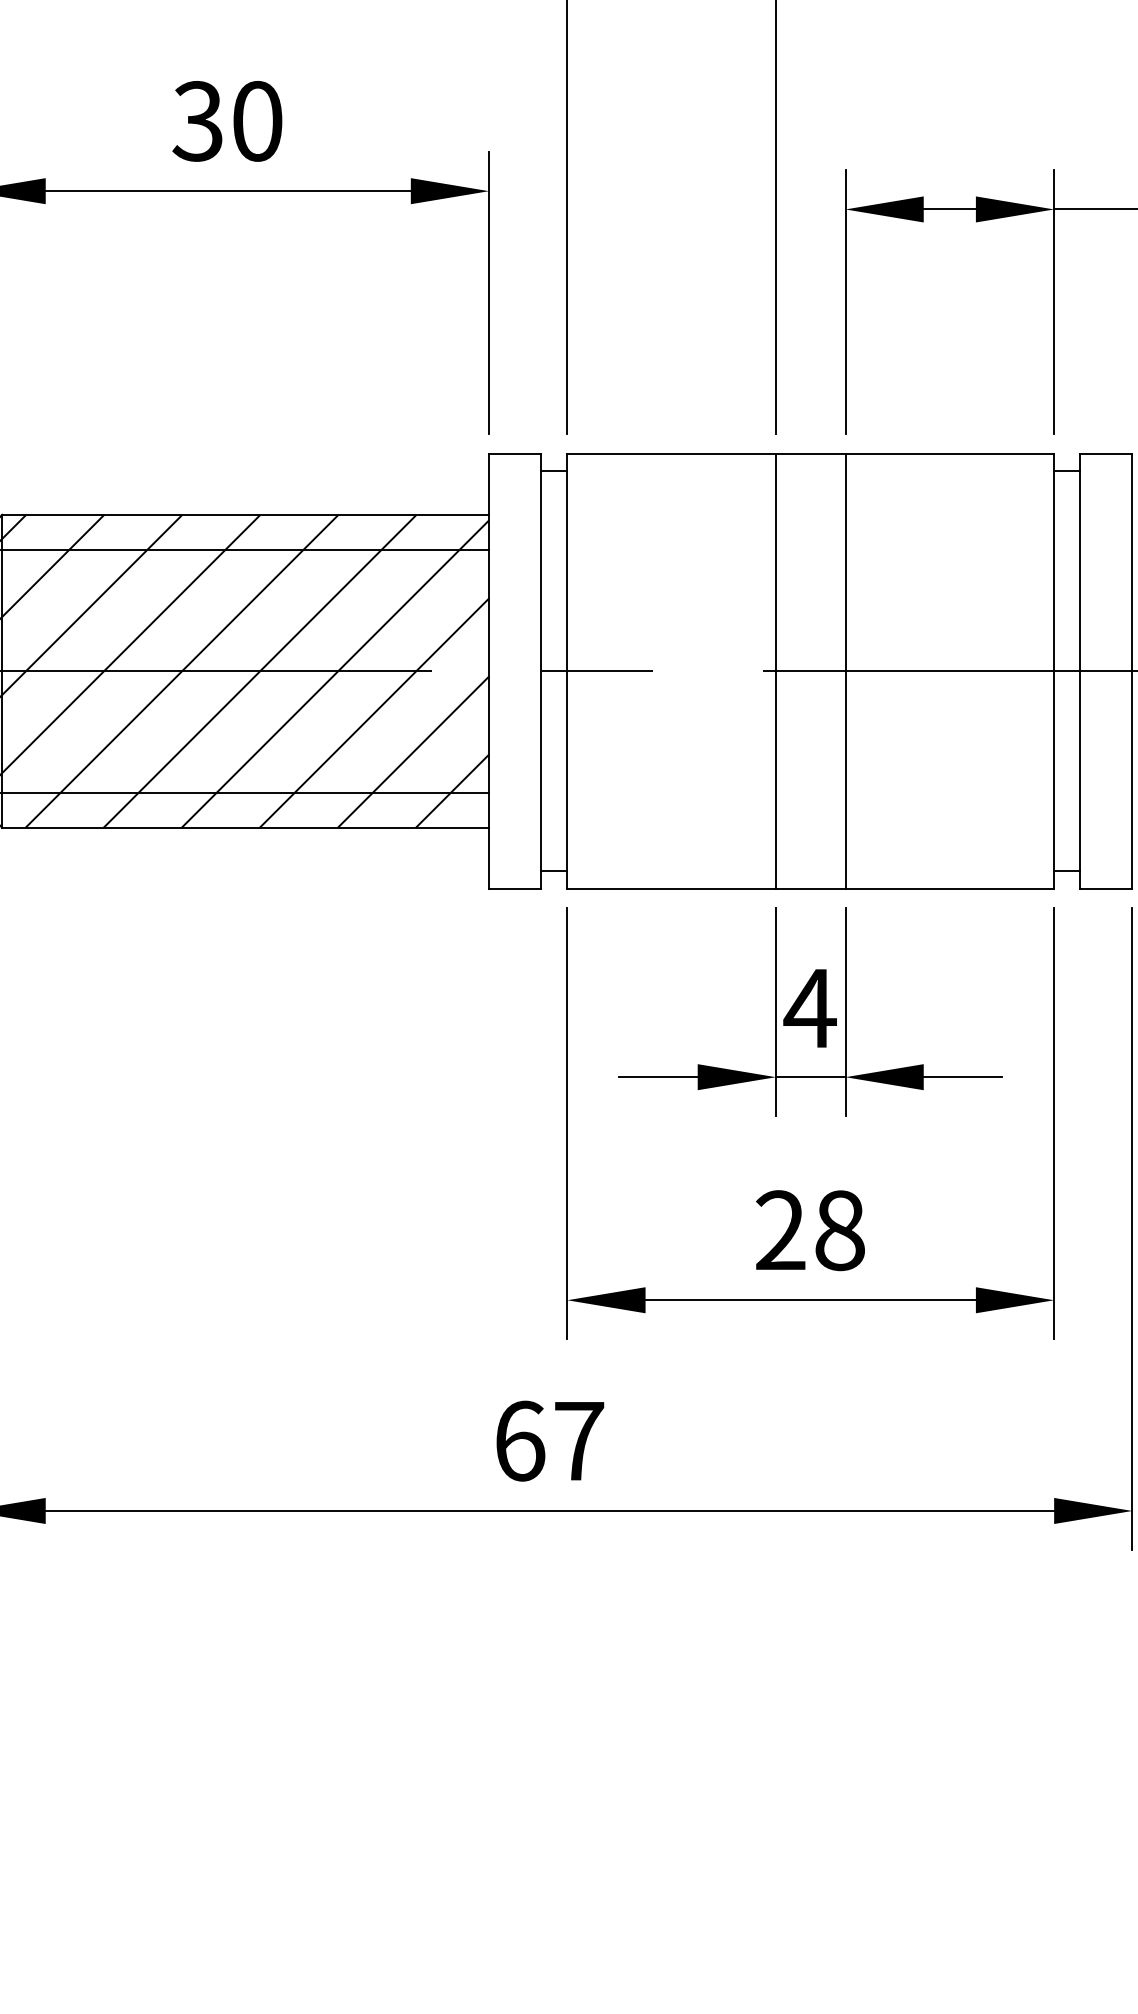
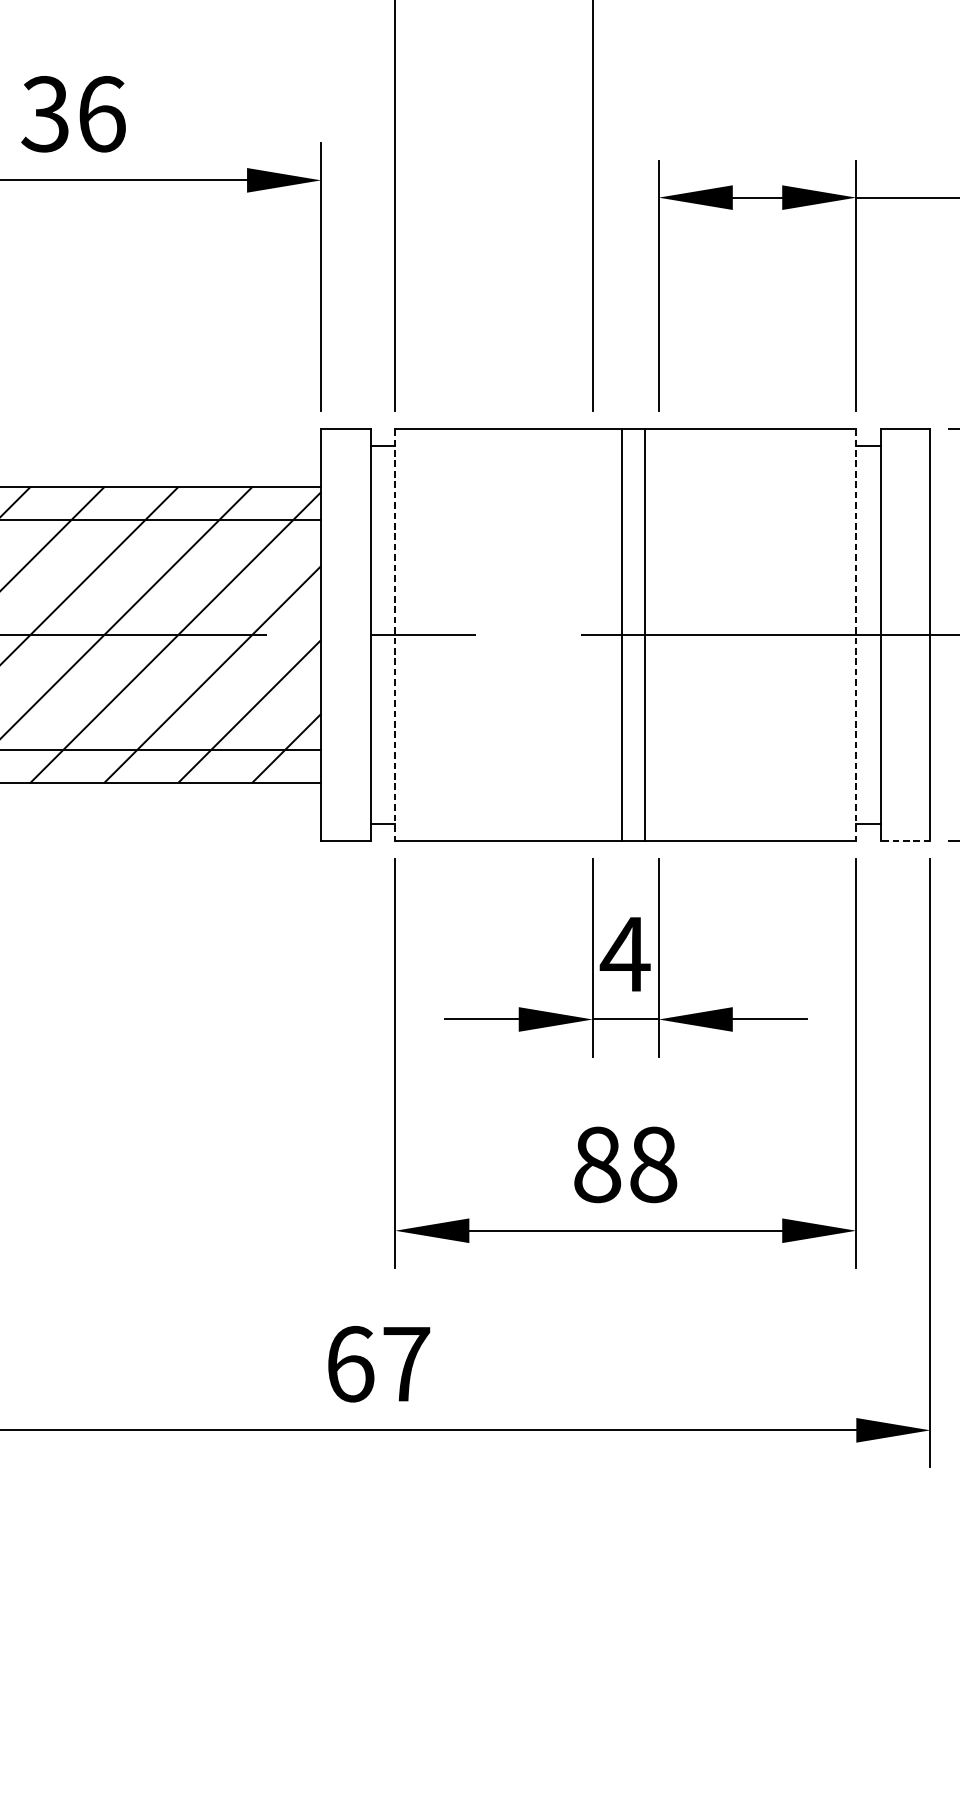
text: (257, 121) -> (101, 114), 30 -> 36
line: (775, 670) -> (644, 634), moved
line: (845, 670) -> (621, 634), moved
line: (567, 671) -> (395, 635), solid -> dashed
line: (1054, 671) -> (856, 635), solid -> dashed
line: (1105, 888) -> (904, 840), solid -> dashed
text: (780, 1230) -> (597, 1164), 28 -> 88

